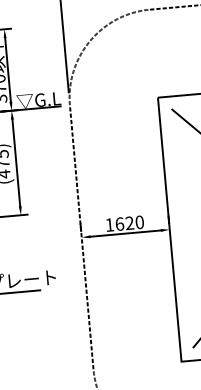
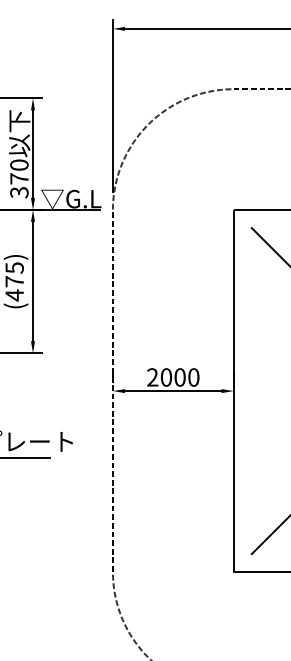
text: (119, 224) -> (166, 377), 1620 -> 2000

